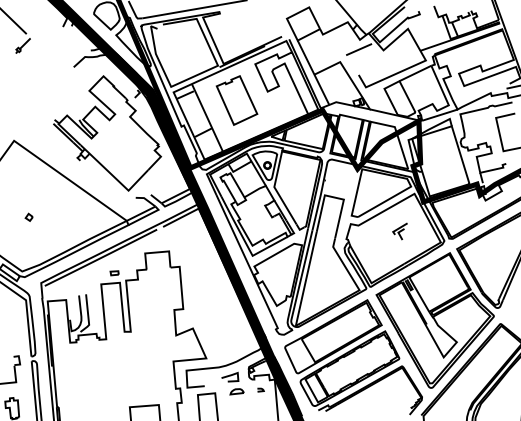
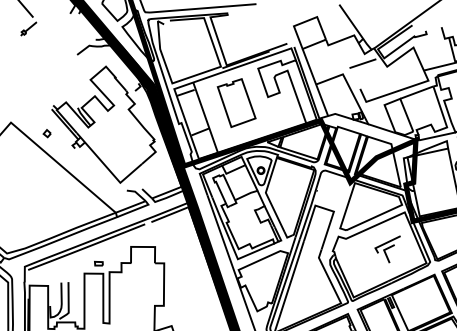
part: (28, 216) -> (46, 132), moved
part: (399, 231) -> (386, 248), size x1.67

